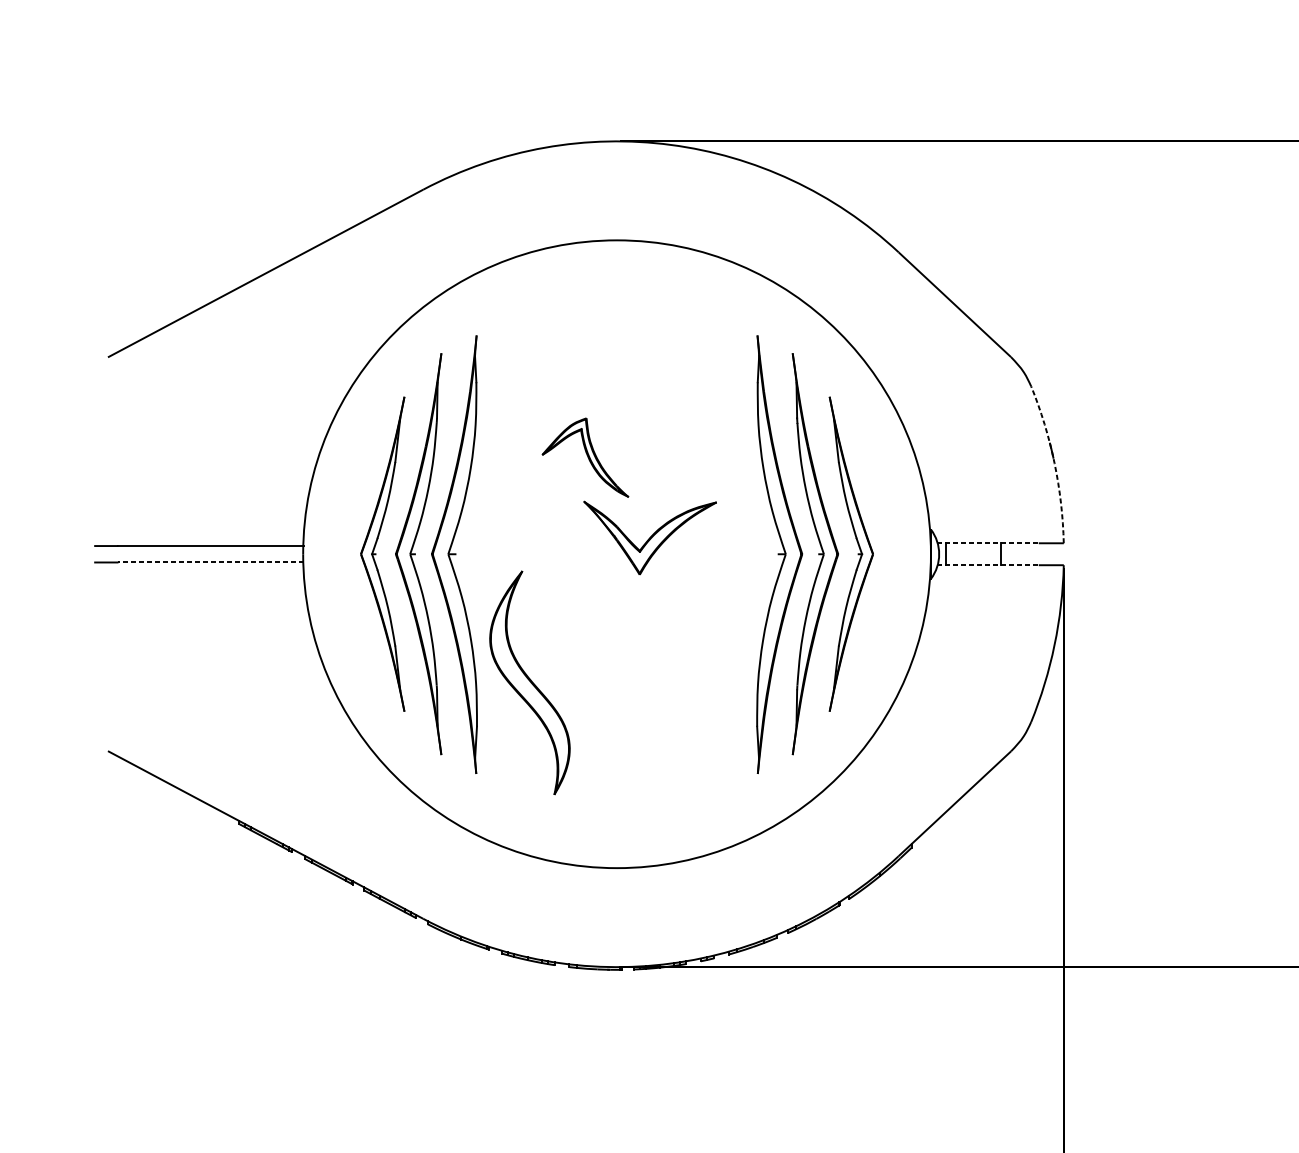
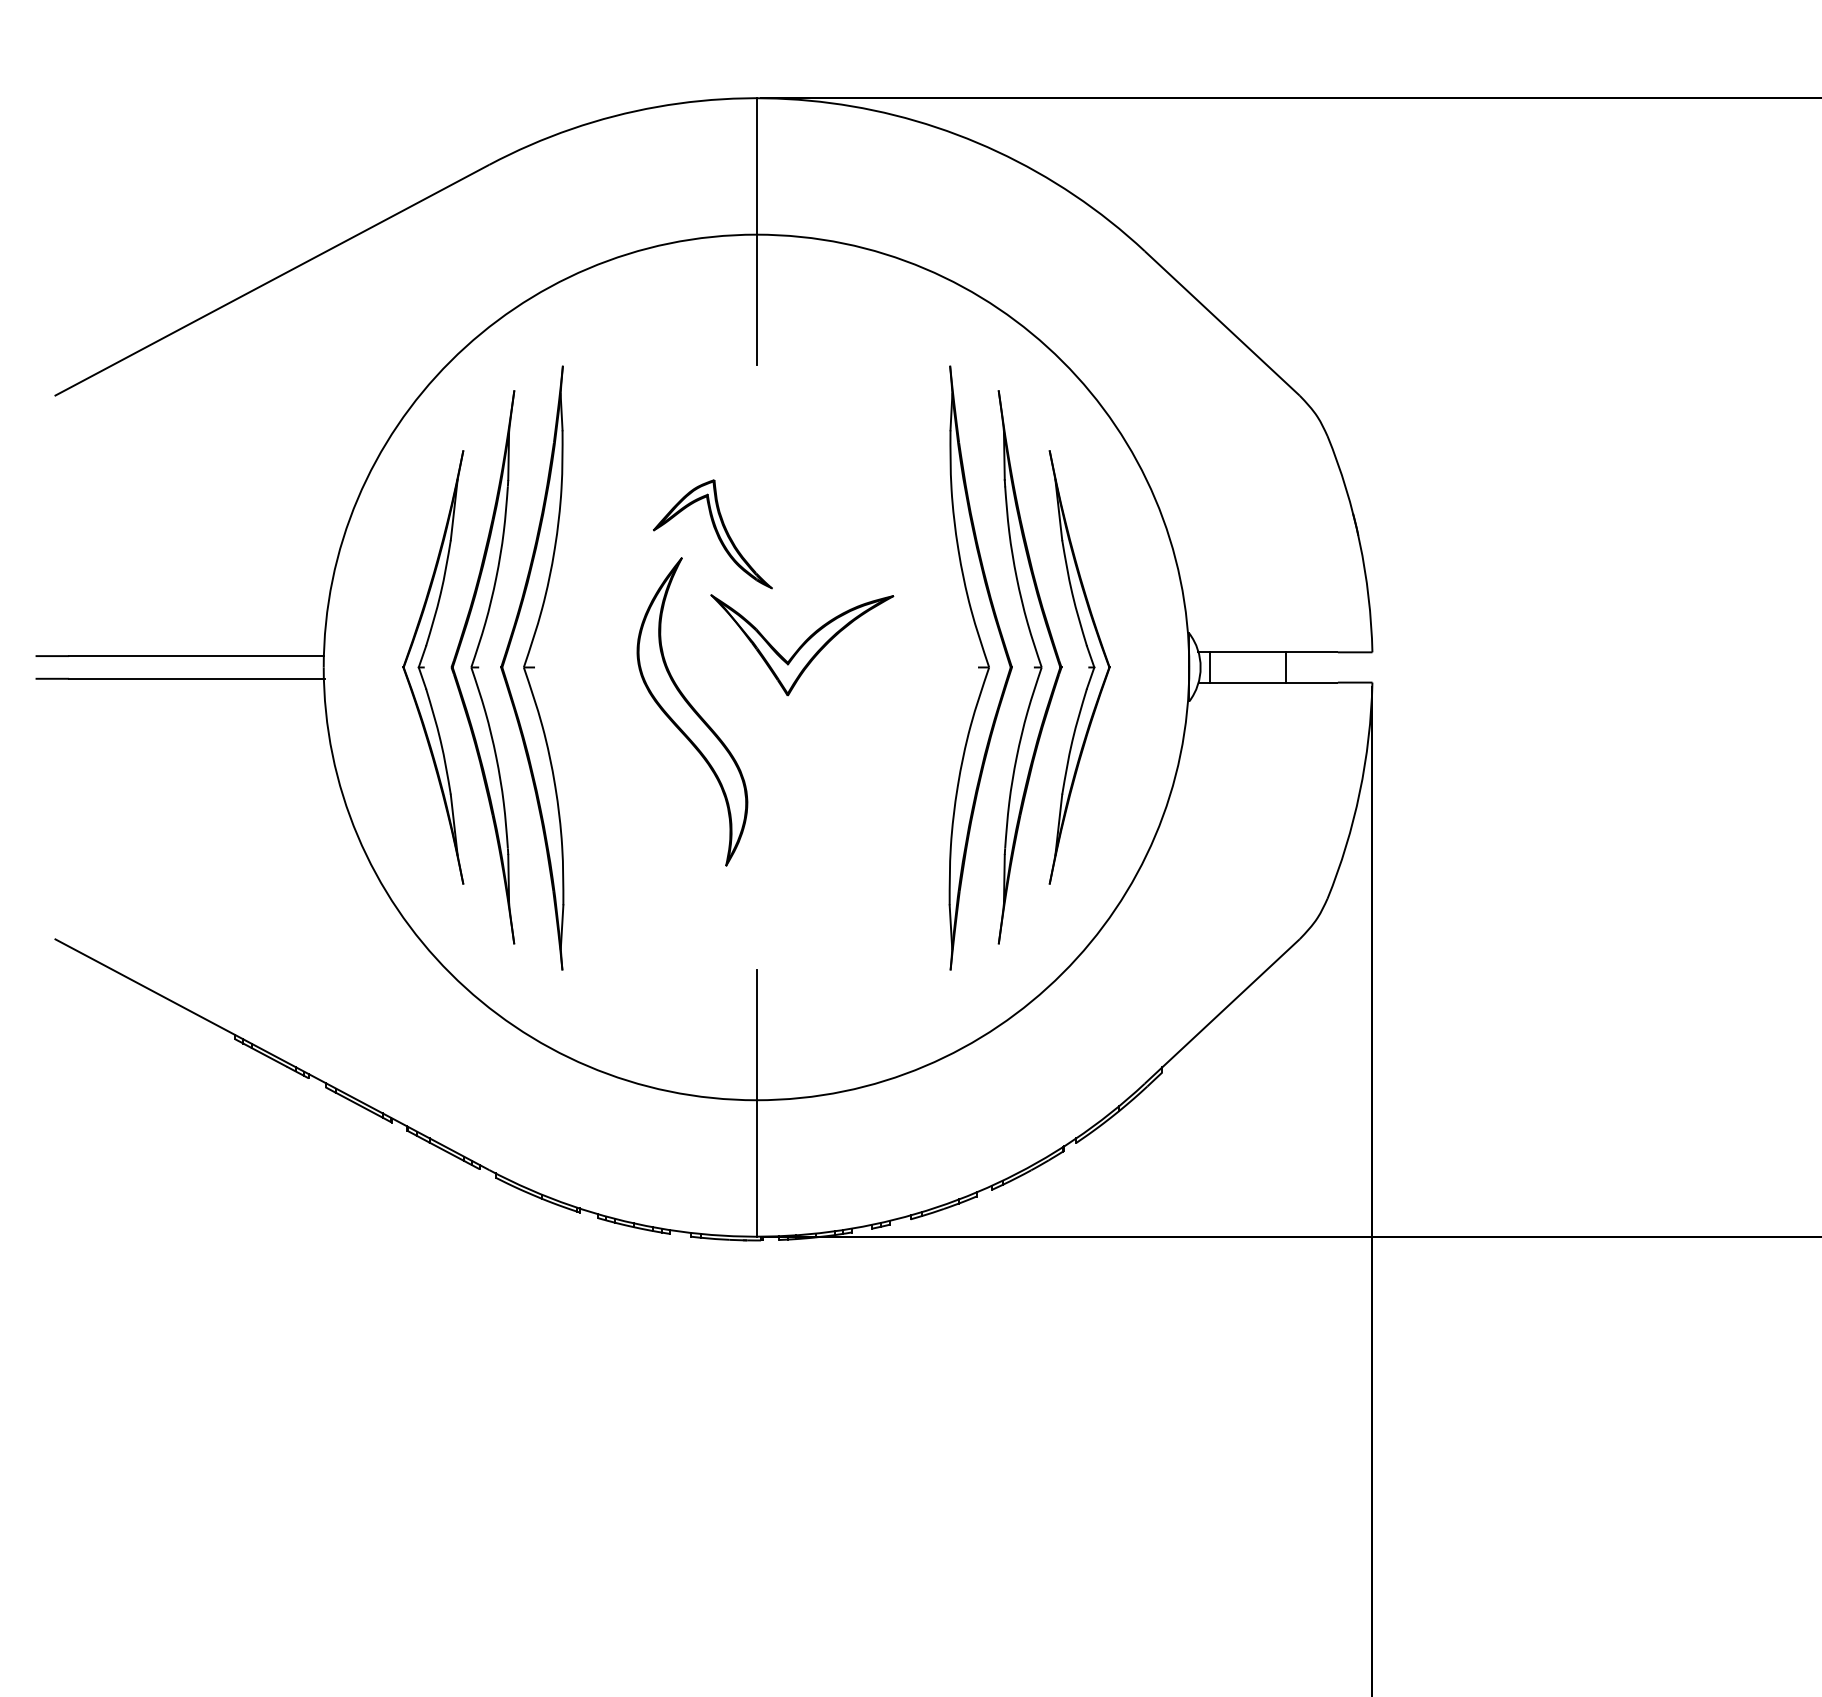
line: (617, 238) -> (756, 231), added
arc: (1054, 463) -> (1359, 542), dashed -> solid
line: (988, 543) -> (1268, 652), dashed -> solid
line: (210, 562) -> (196, 678), dashed -> solid
line: (988, 565) -> (1268, 682), dashed -> solid
part: (530, 682) -> (692, 711), moved
line: (617, 870) -> (756, 1103), added

